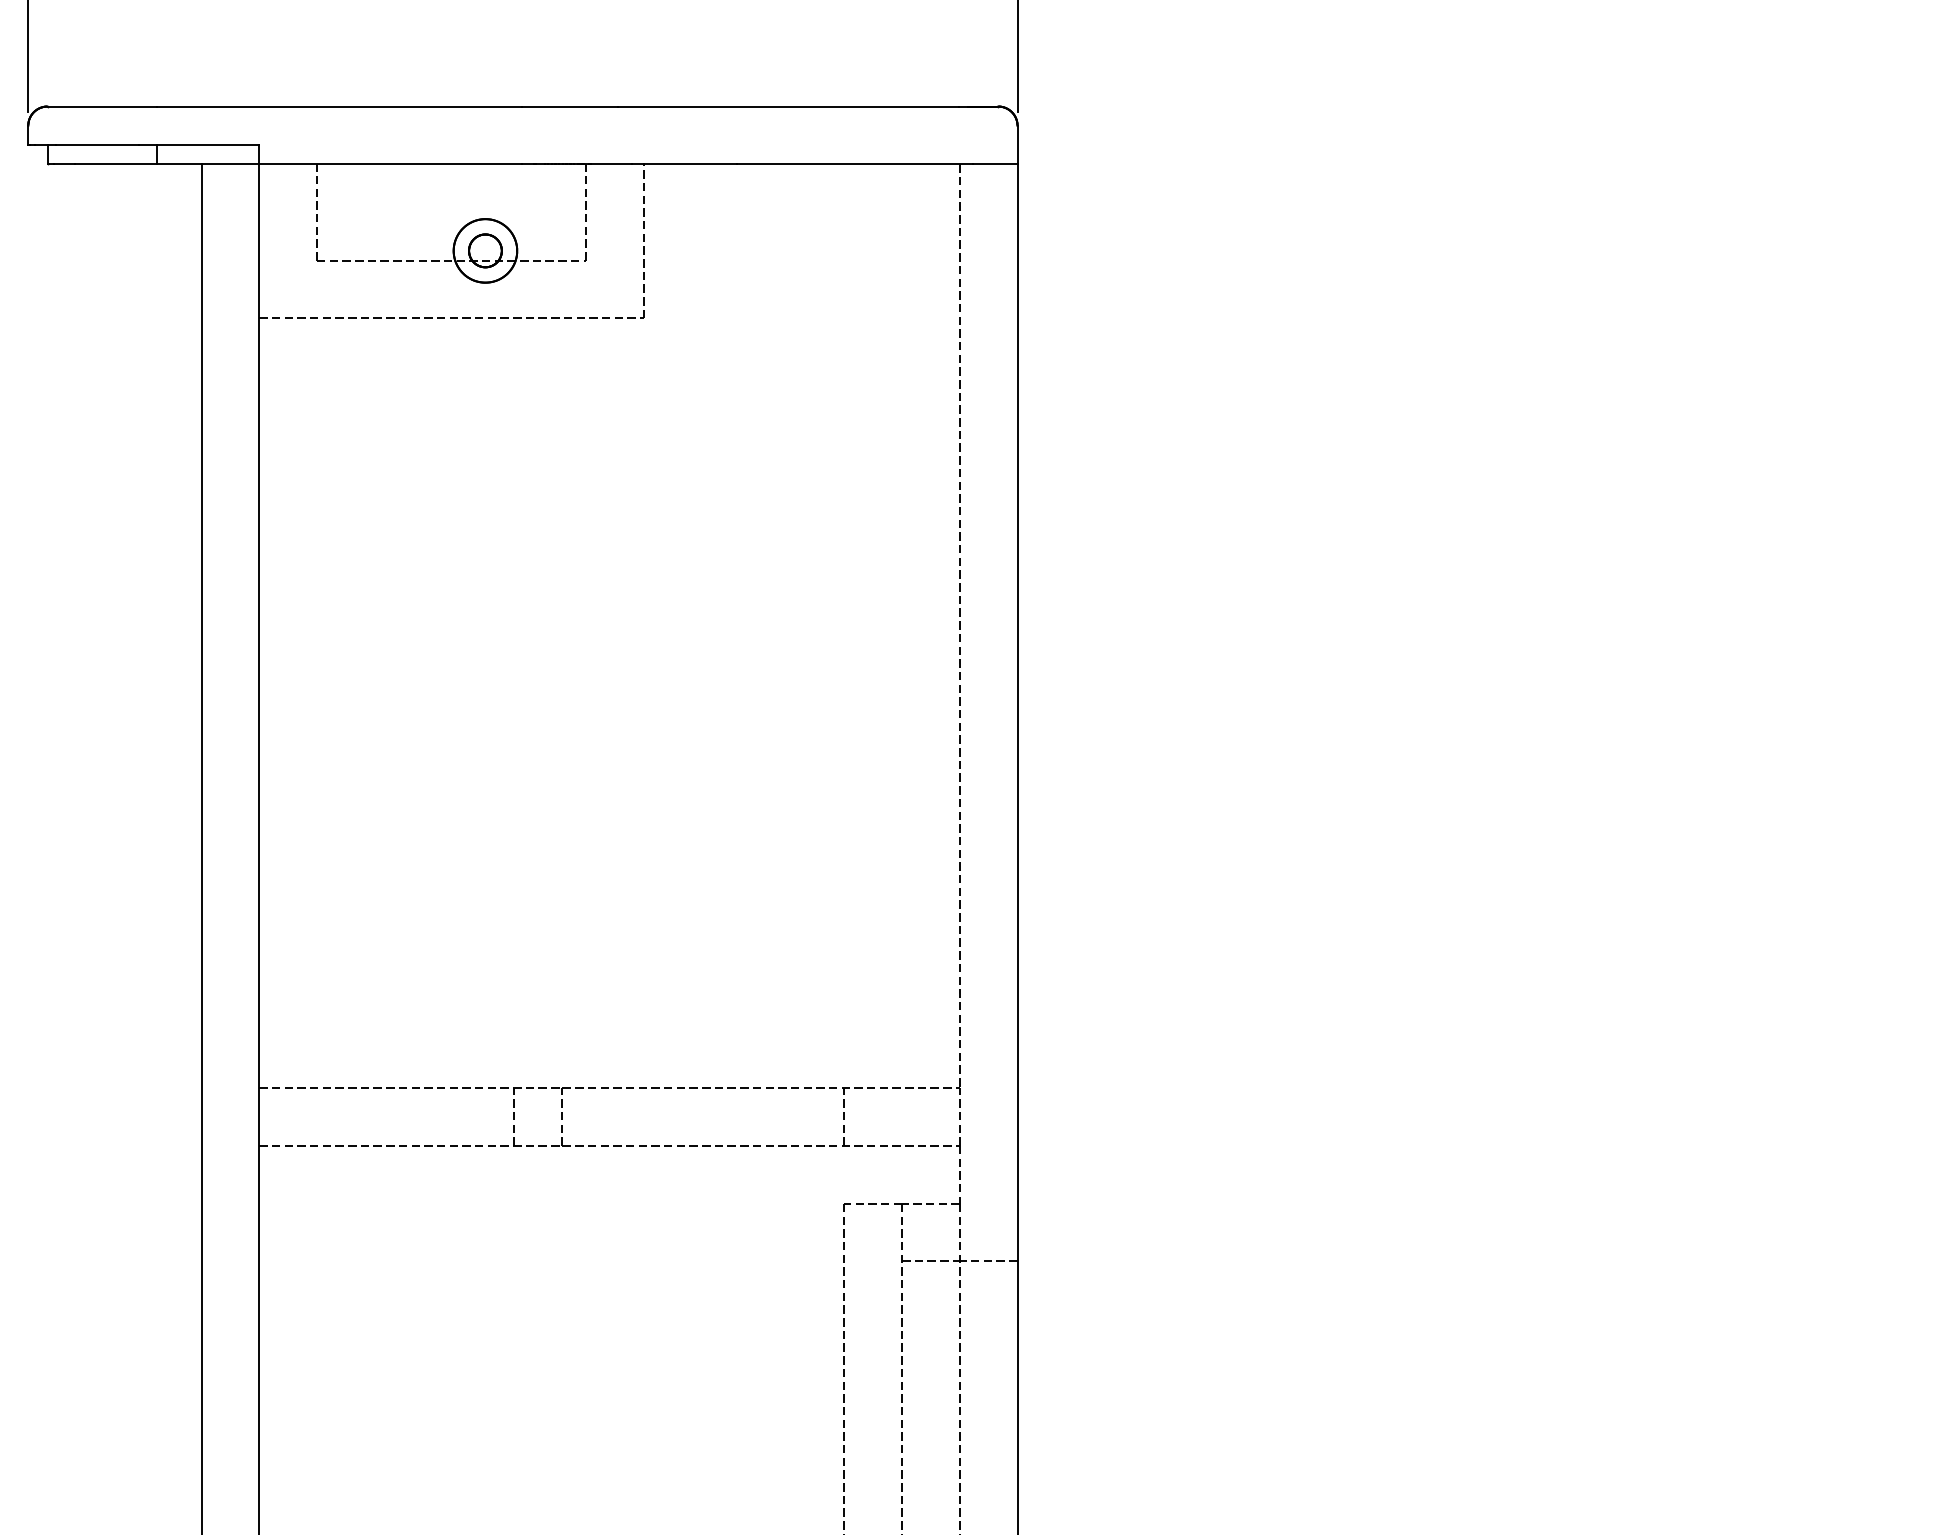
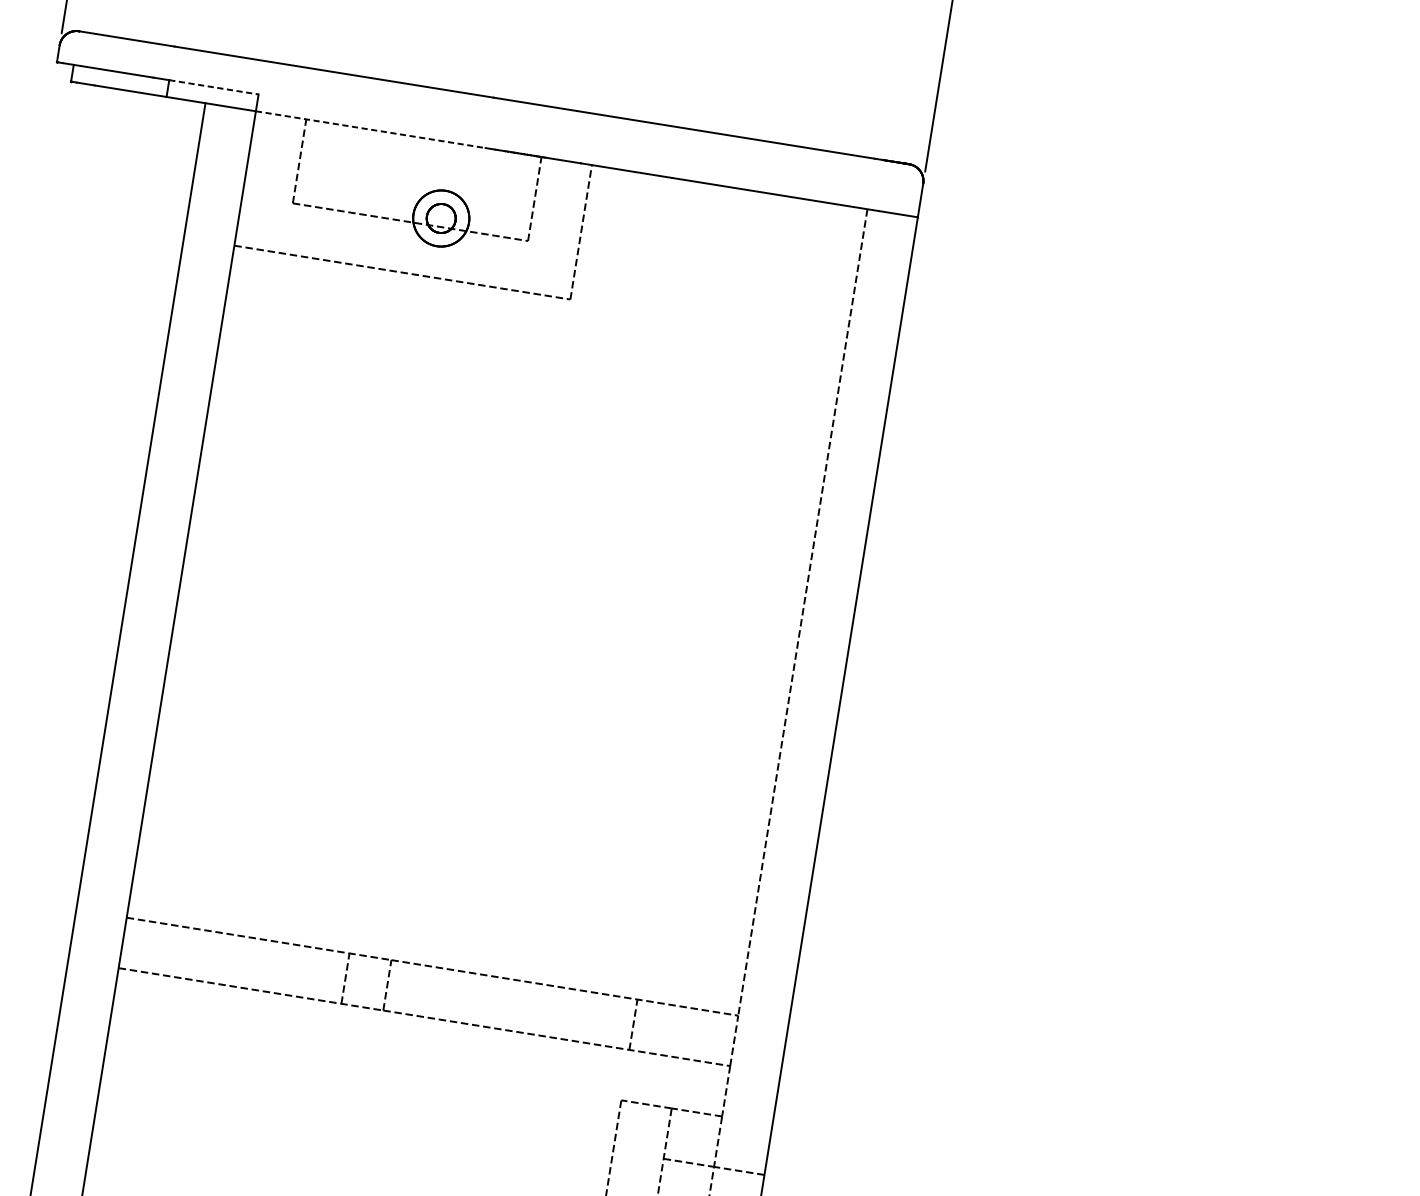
line: (208, 145) -> (214, 87), solid -> dashed
line: (390, 164) -> (370, 129), solid -> dashed

